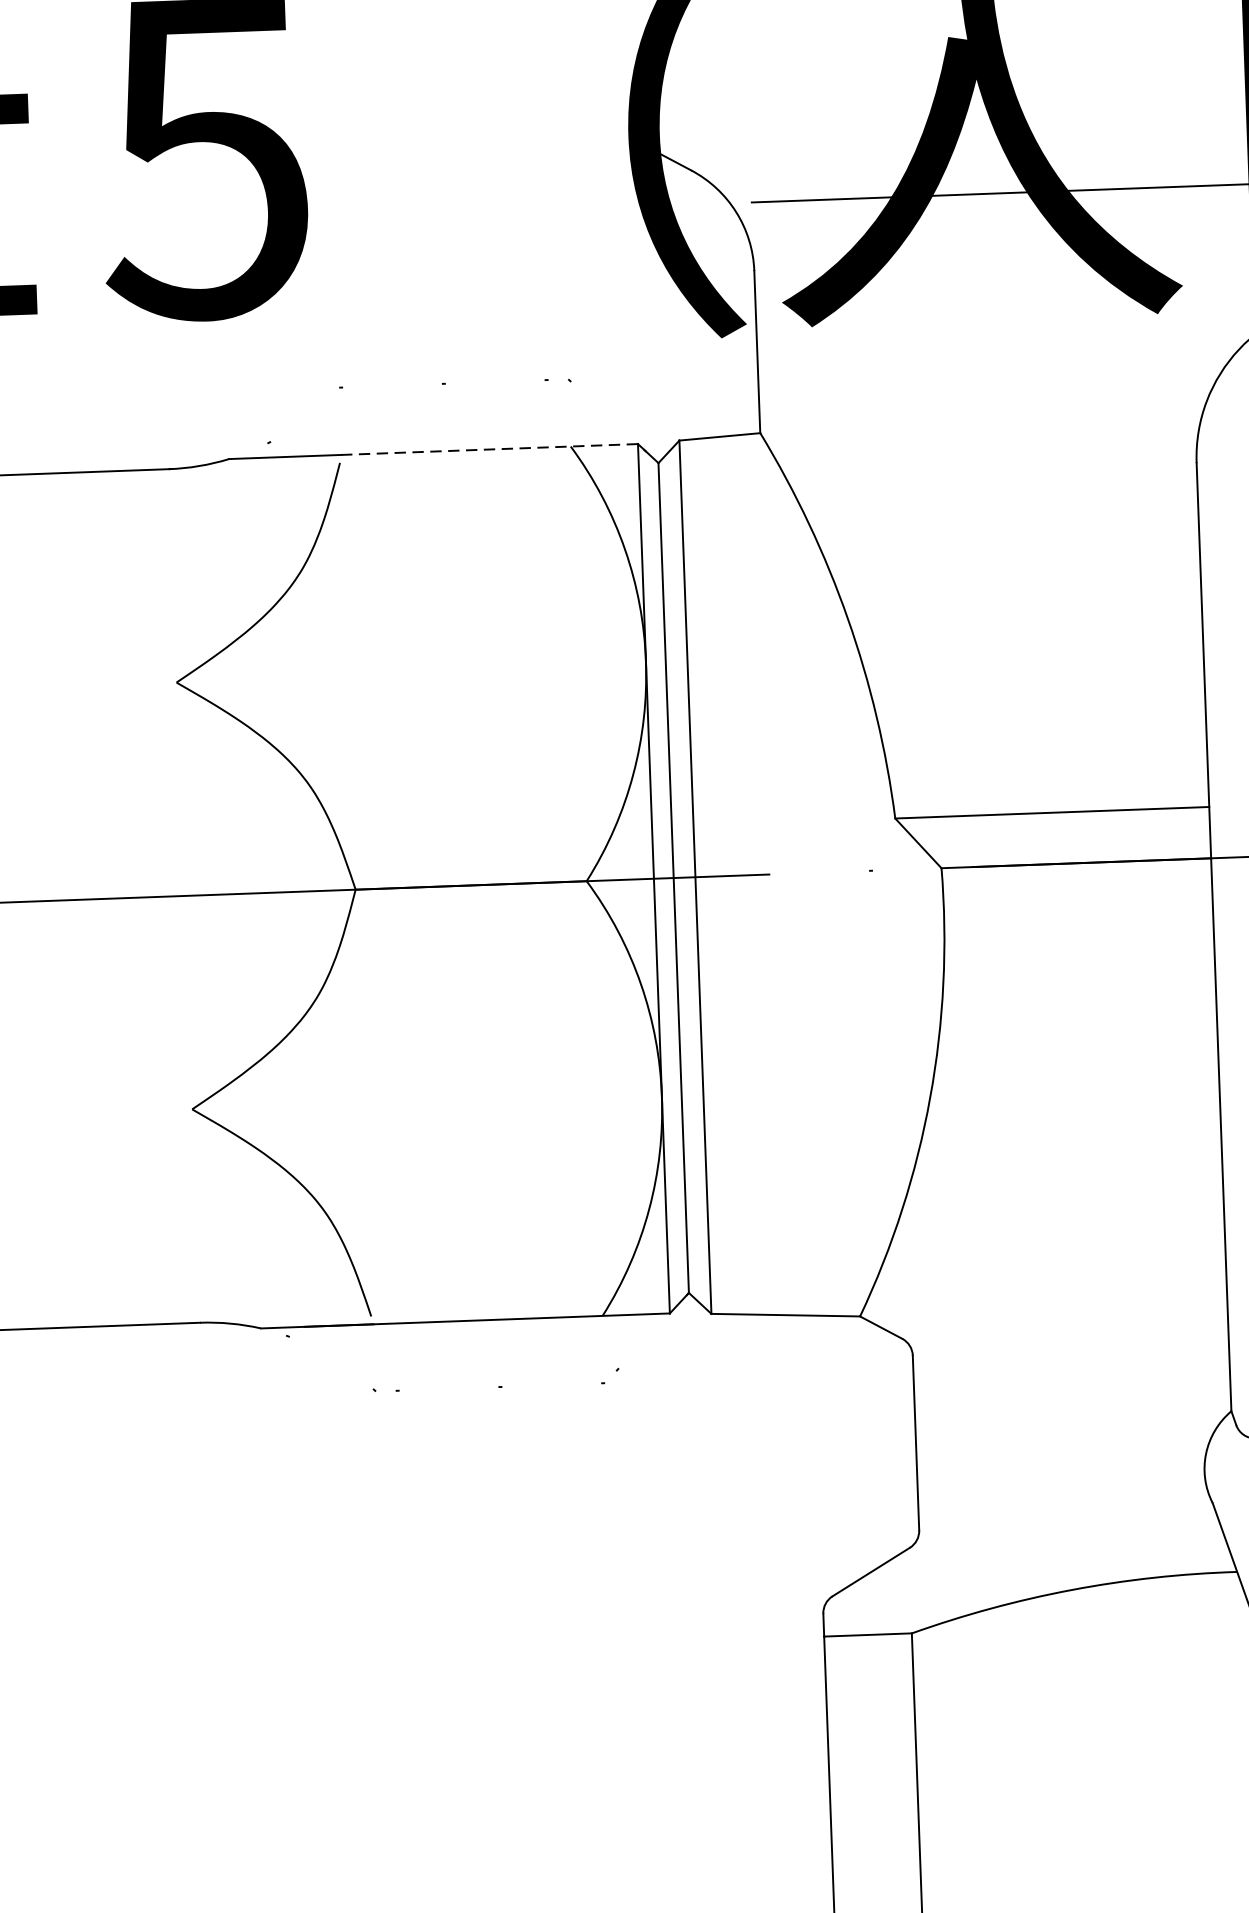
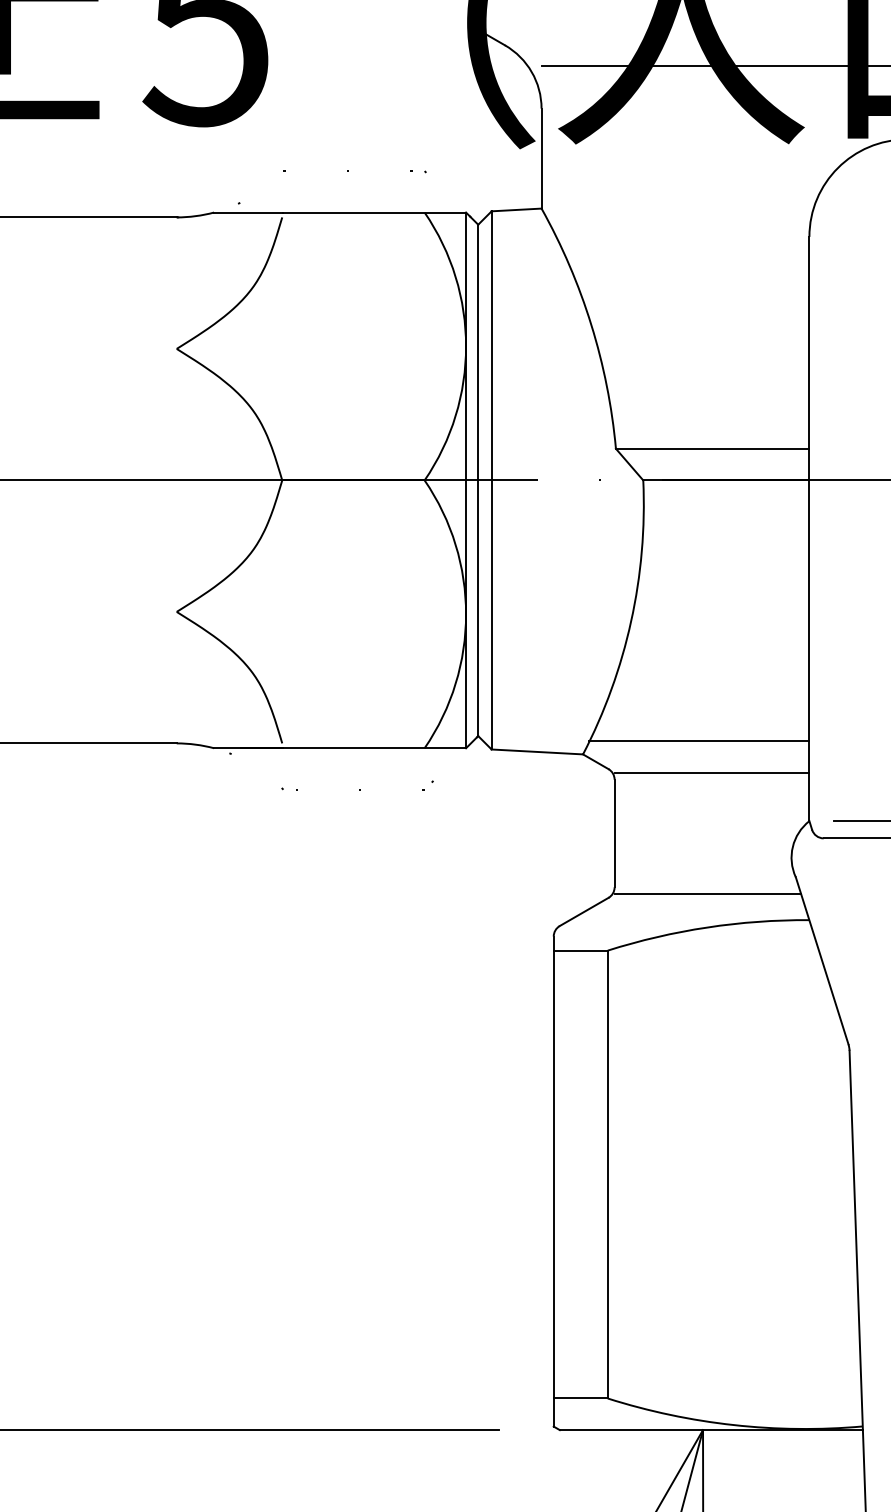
line: (489, 449) -> (374, 212), dashed -> solid
line: (1048, 1286) -> (699, 740), added
line: (1069, 1338) -> (711, 772), added
line: (1070, 1536) -> (707, 894), added

